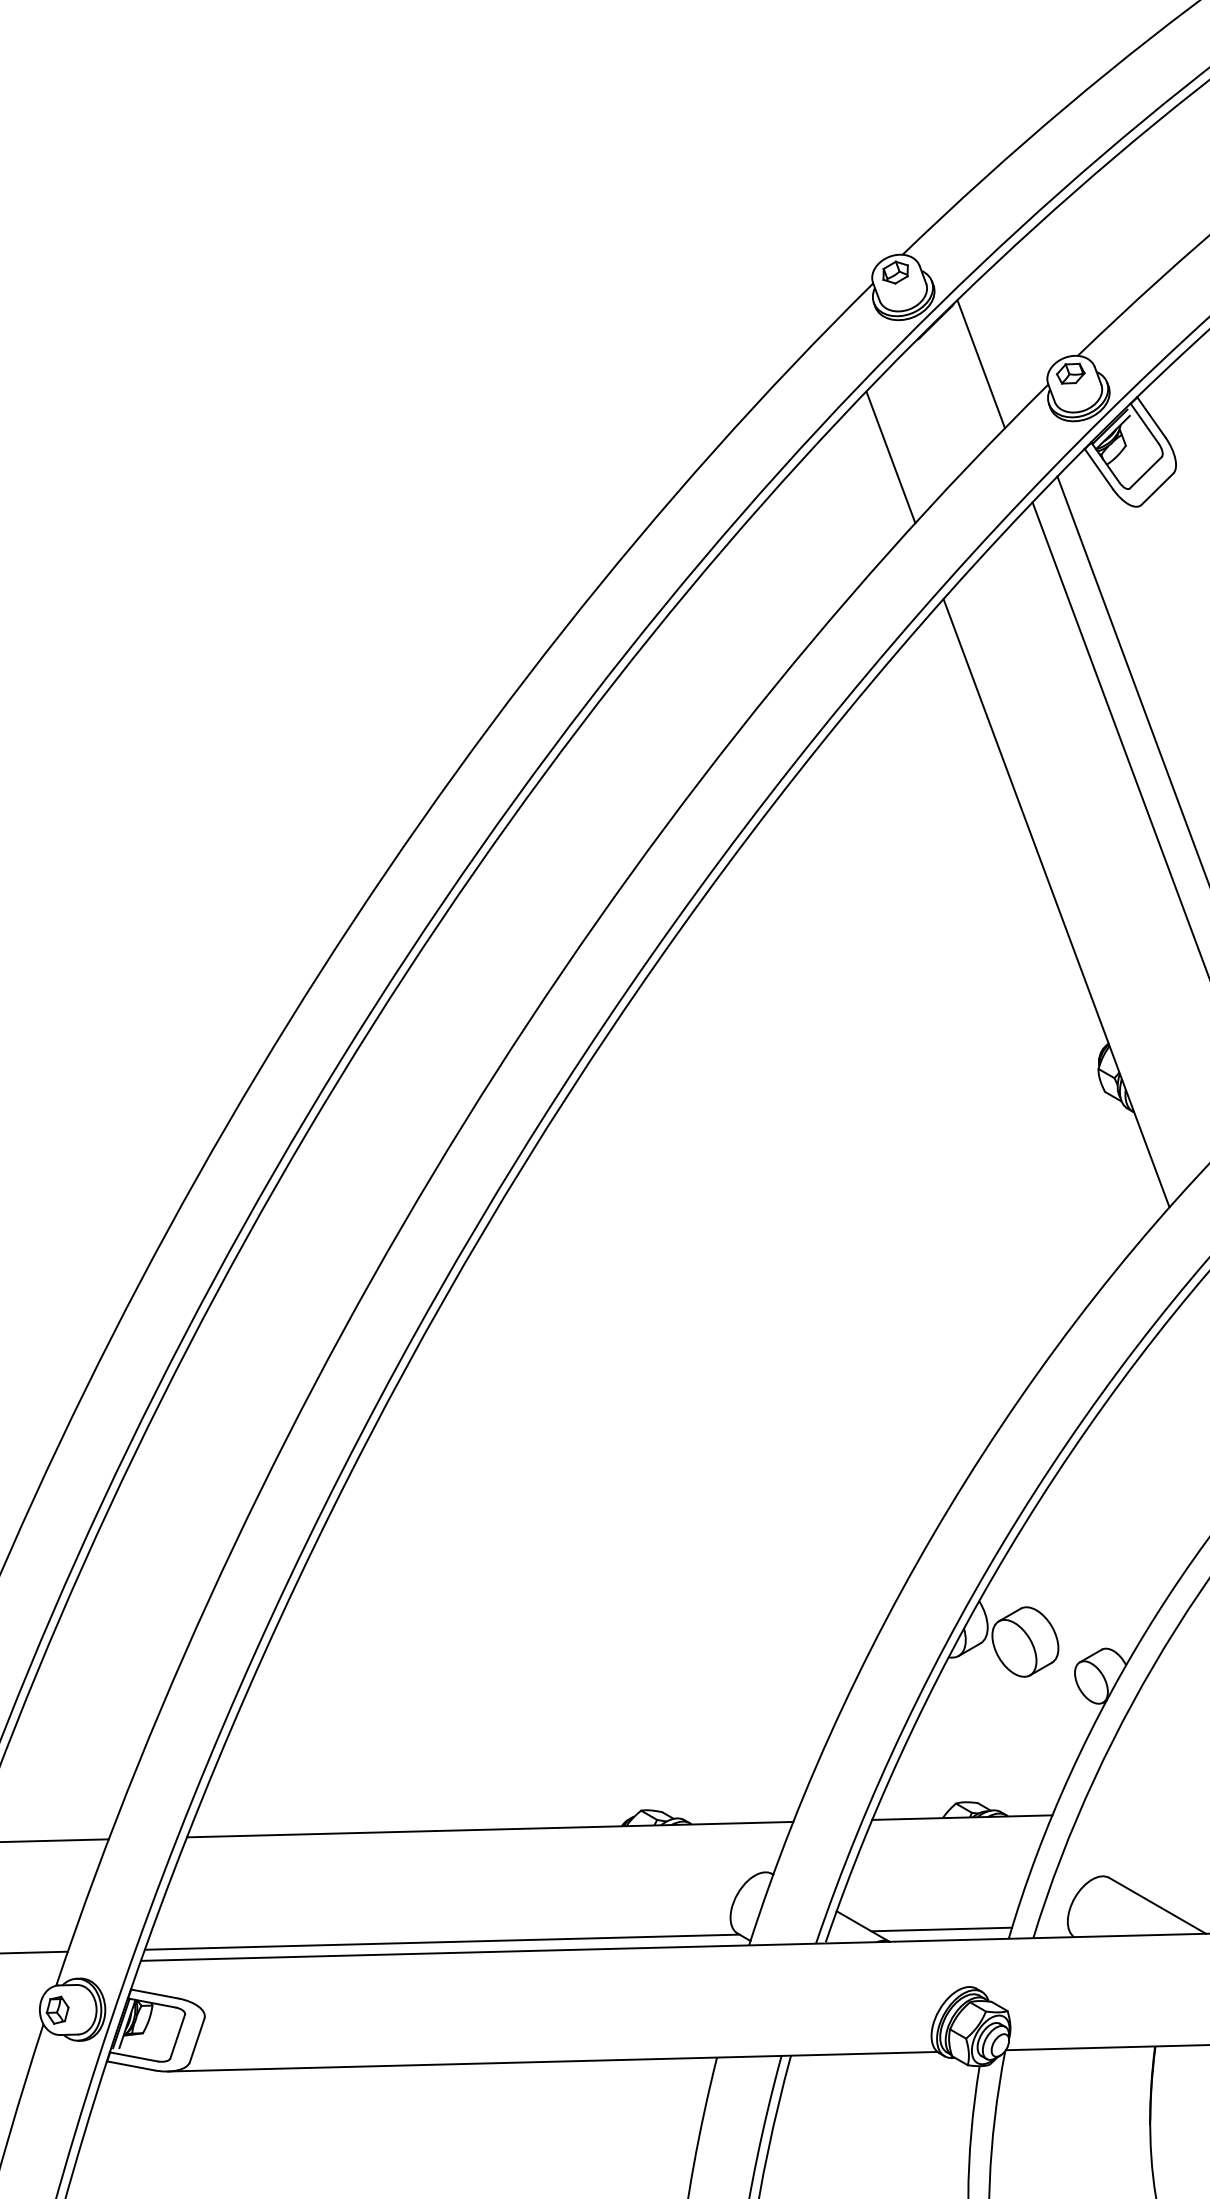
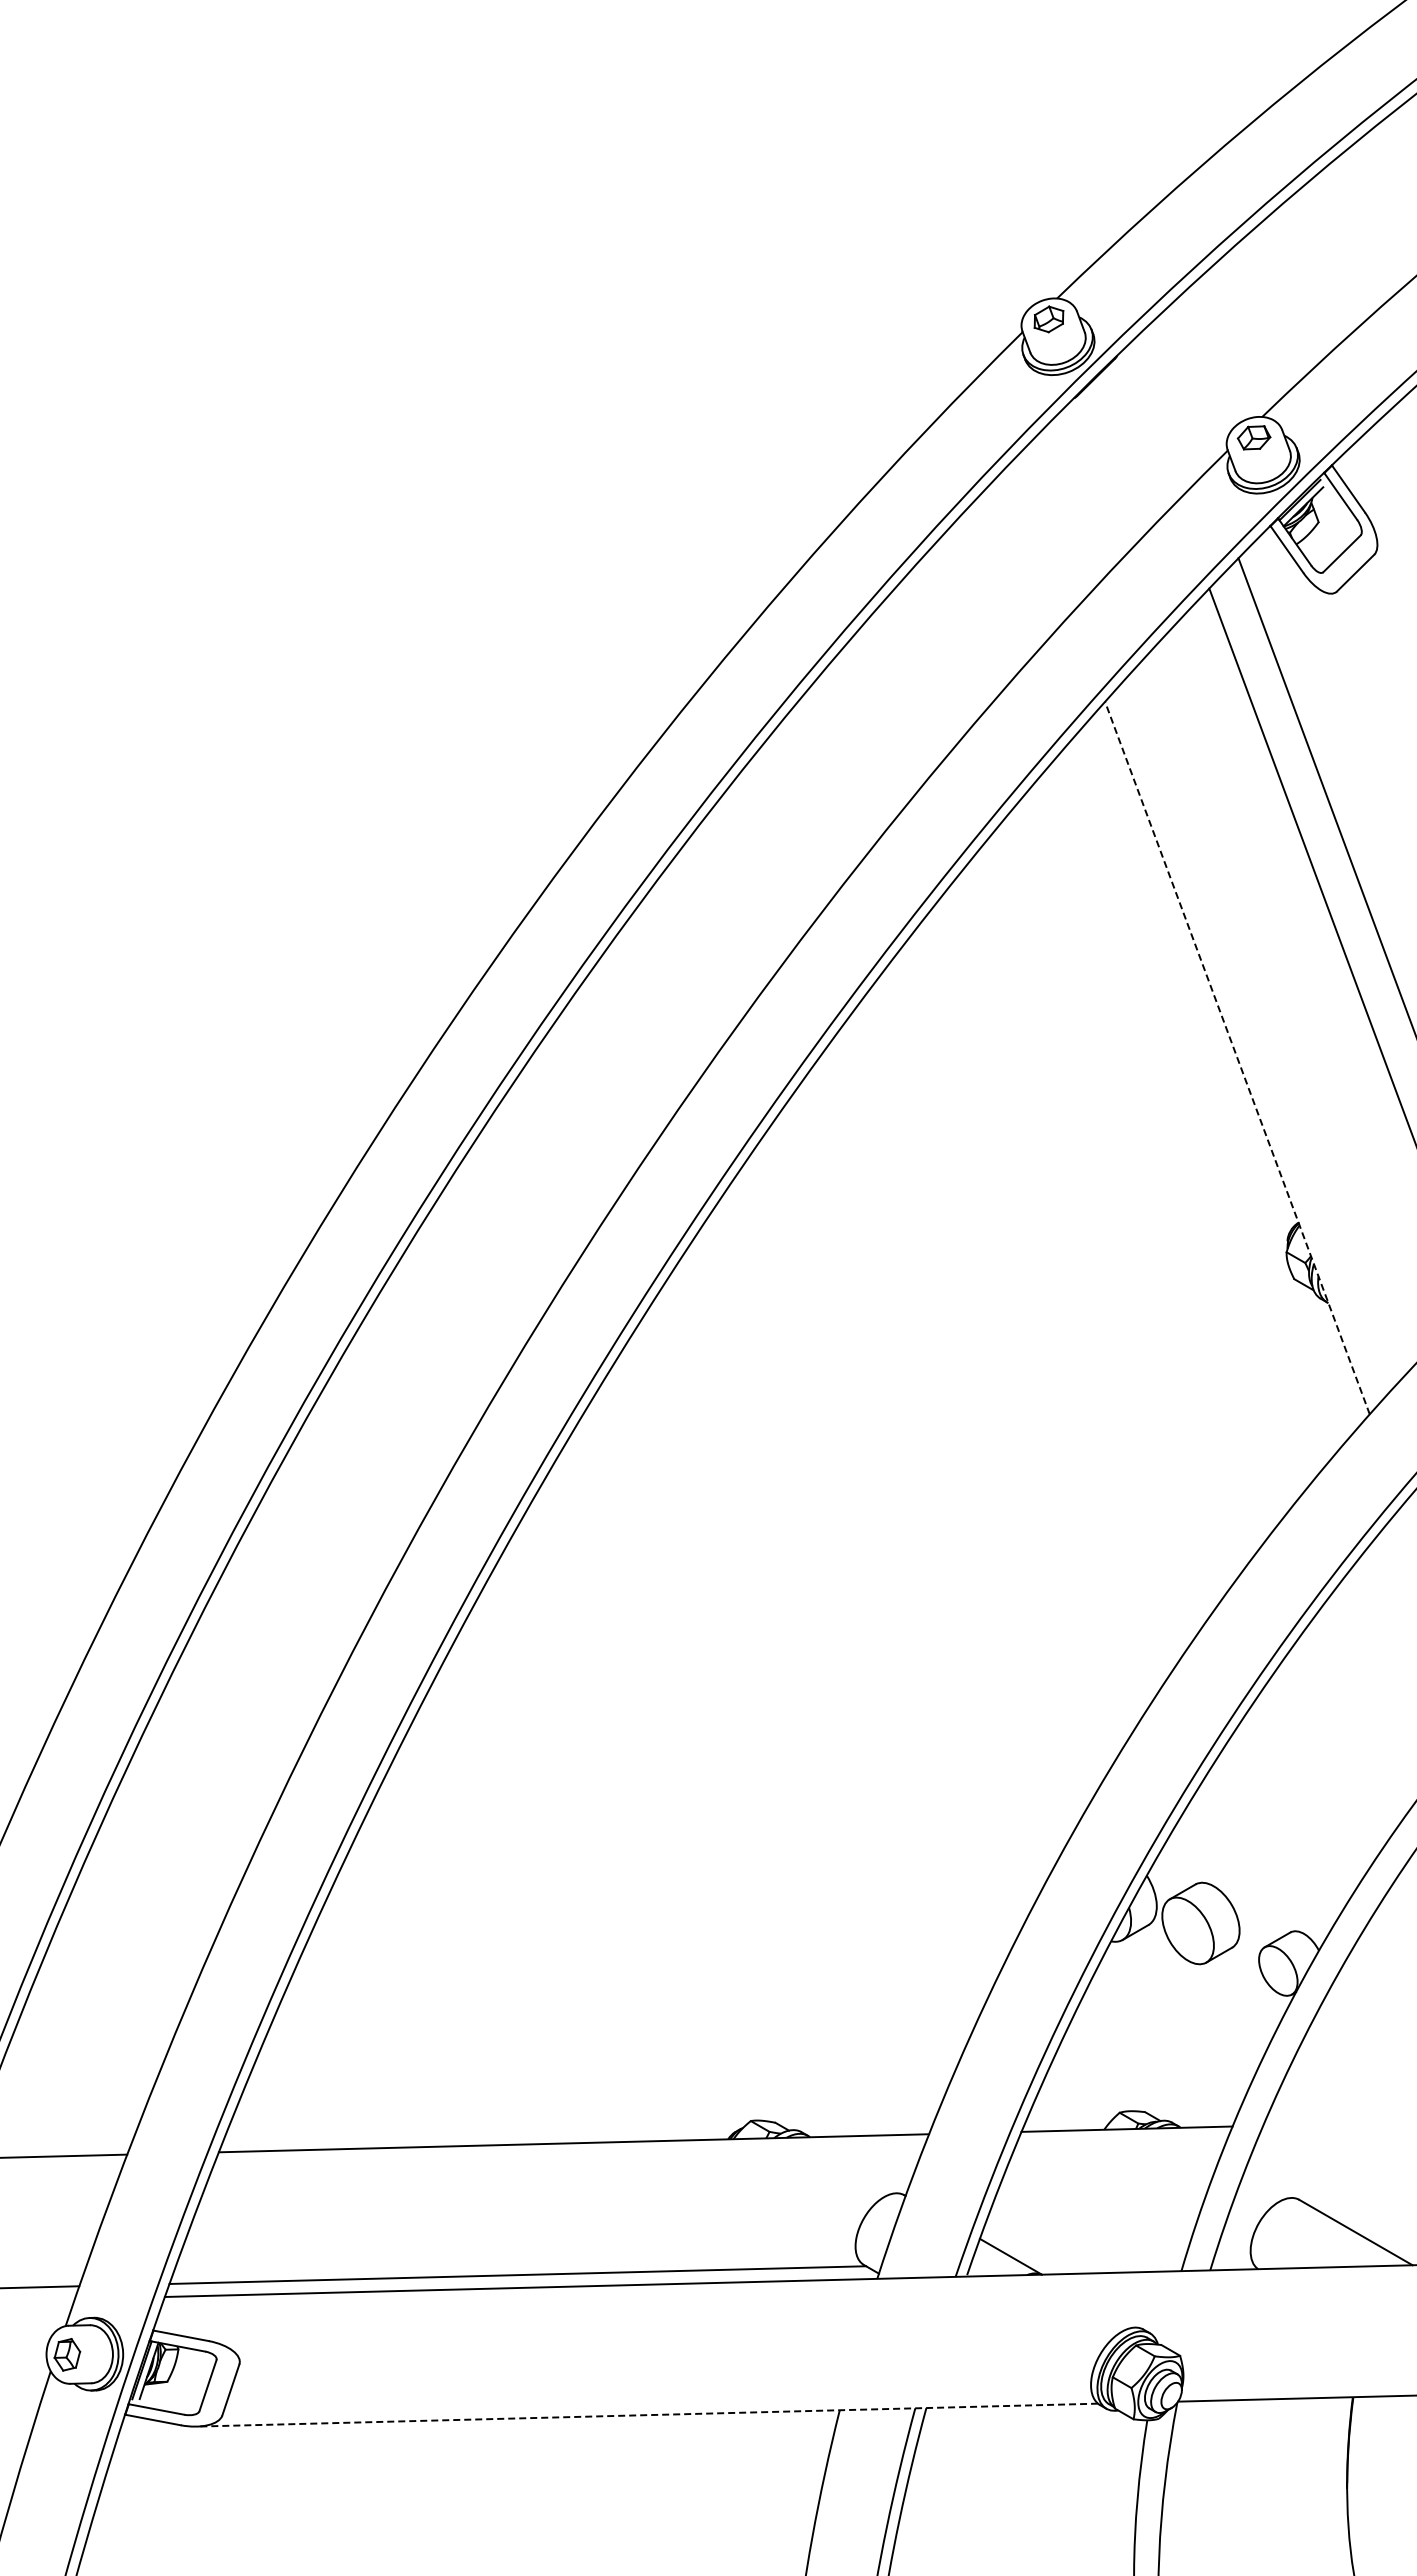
line: (981, 364) -> (1149, 426), removed
line: (890, 457) -> (1043, 535), removed
line: (1056, 902) -> (1237, 1057), solid -> dashed
line: (941, 1929) -> (1102, 2260), removed
line: (552, 2062) -> (647, 2415), solid -> dashed

